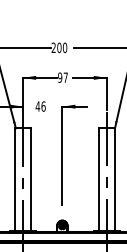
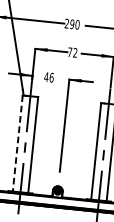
text: (59, 48) -> (72, 24), 200 -> 290
text: (62, 77) -> (72, 52), 97 -> 72
line: (14, 180) -> (17, 144), solid -> dashed

